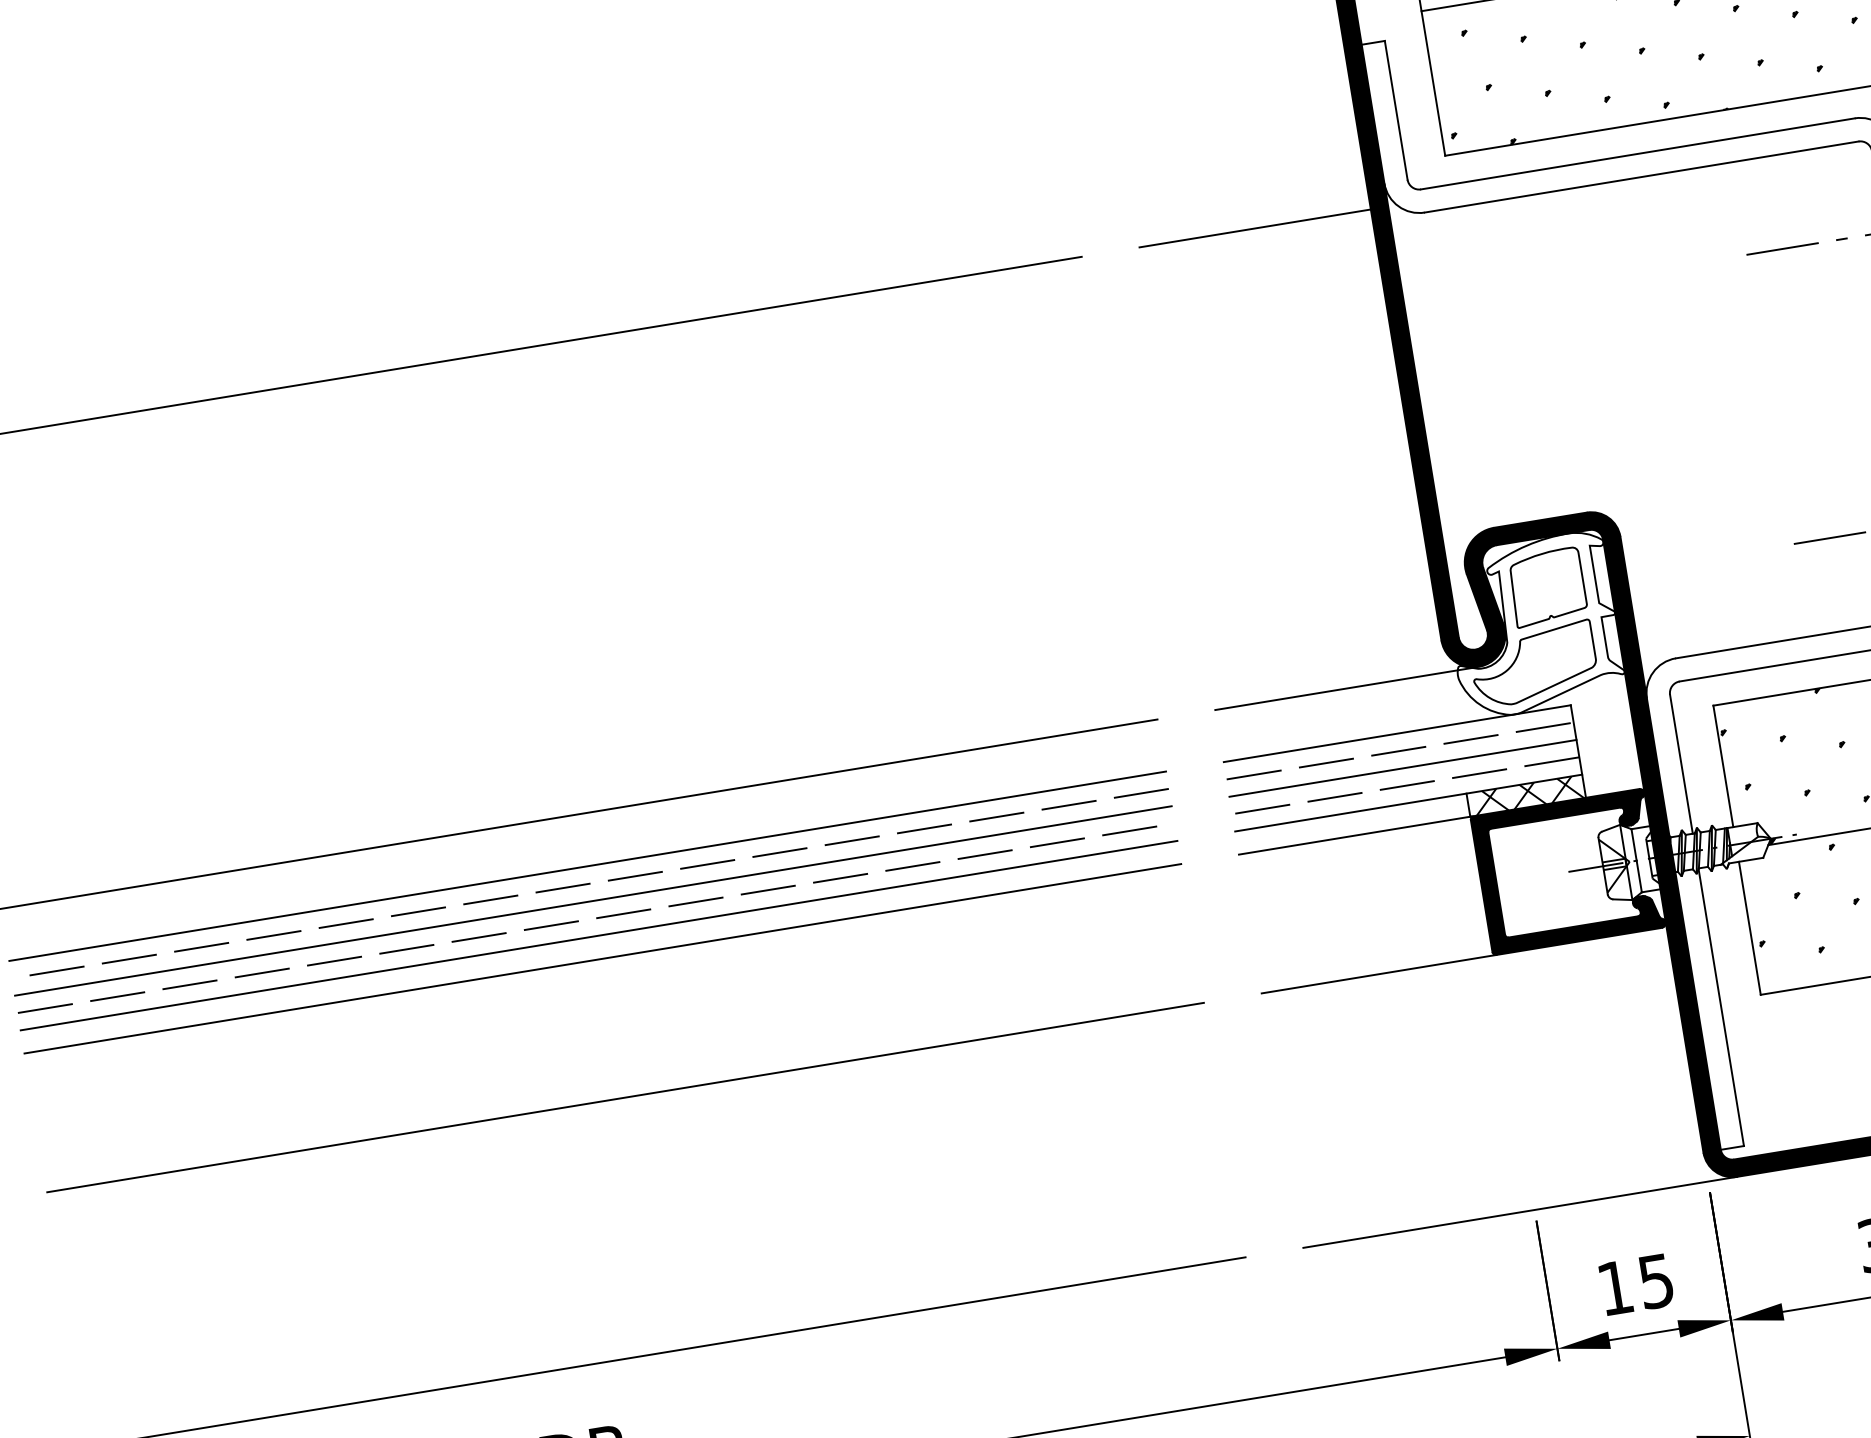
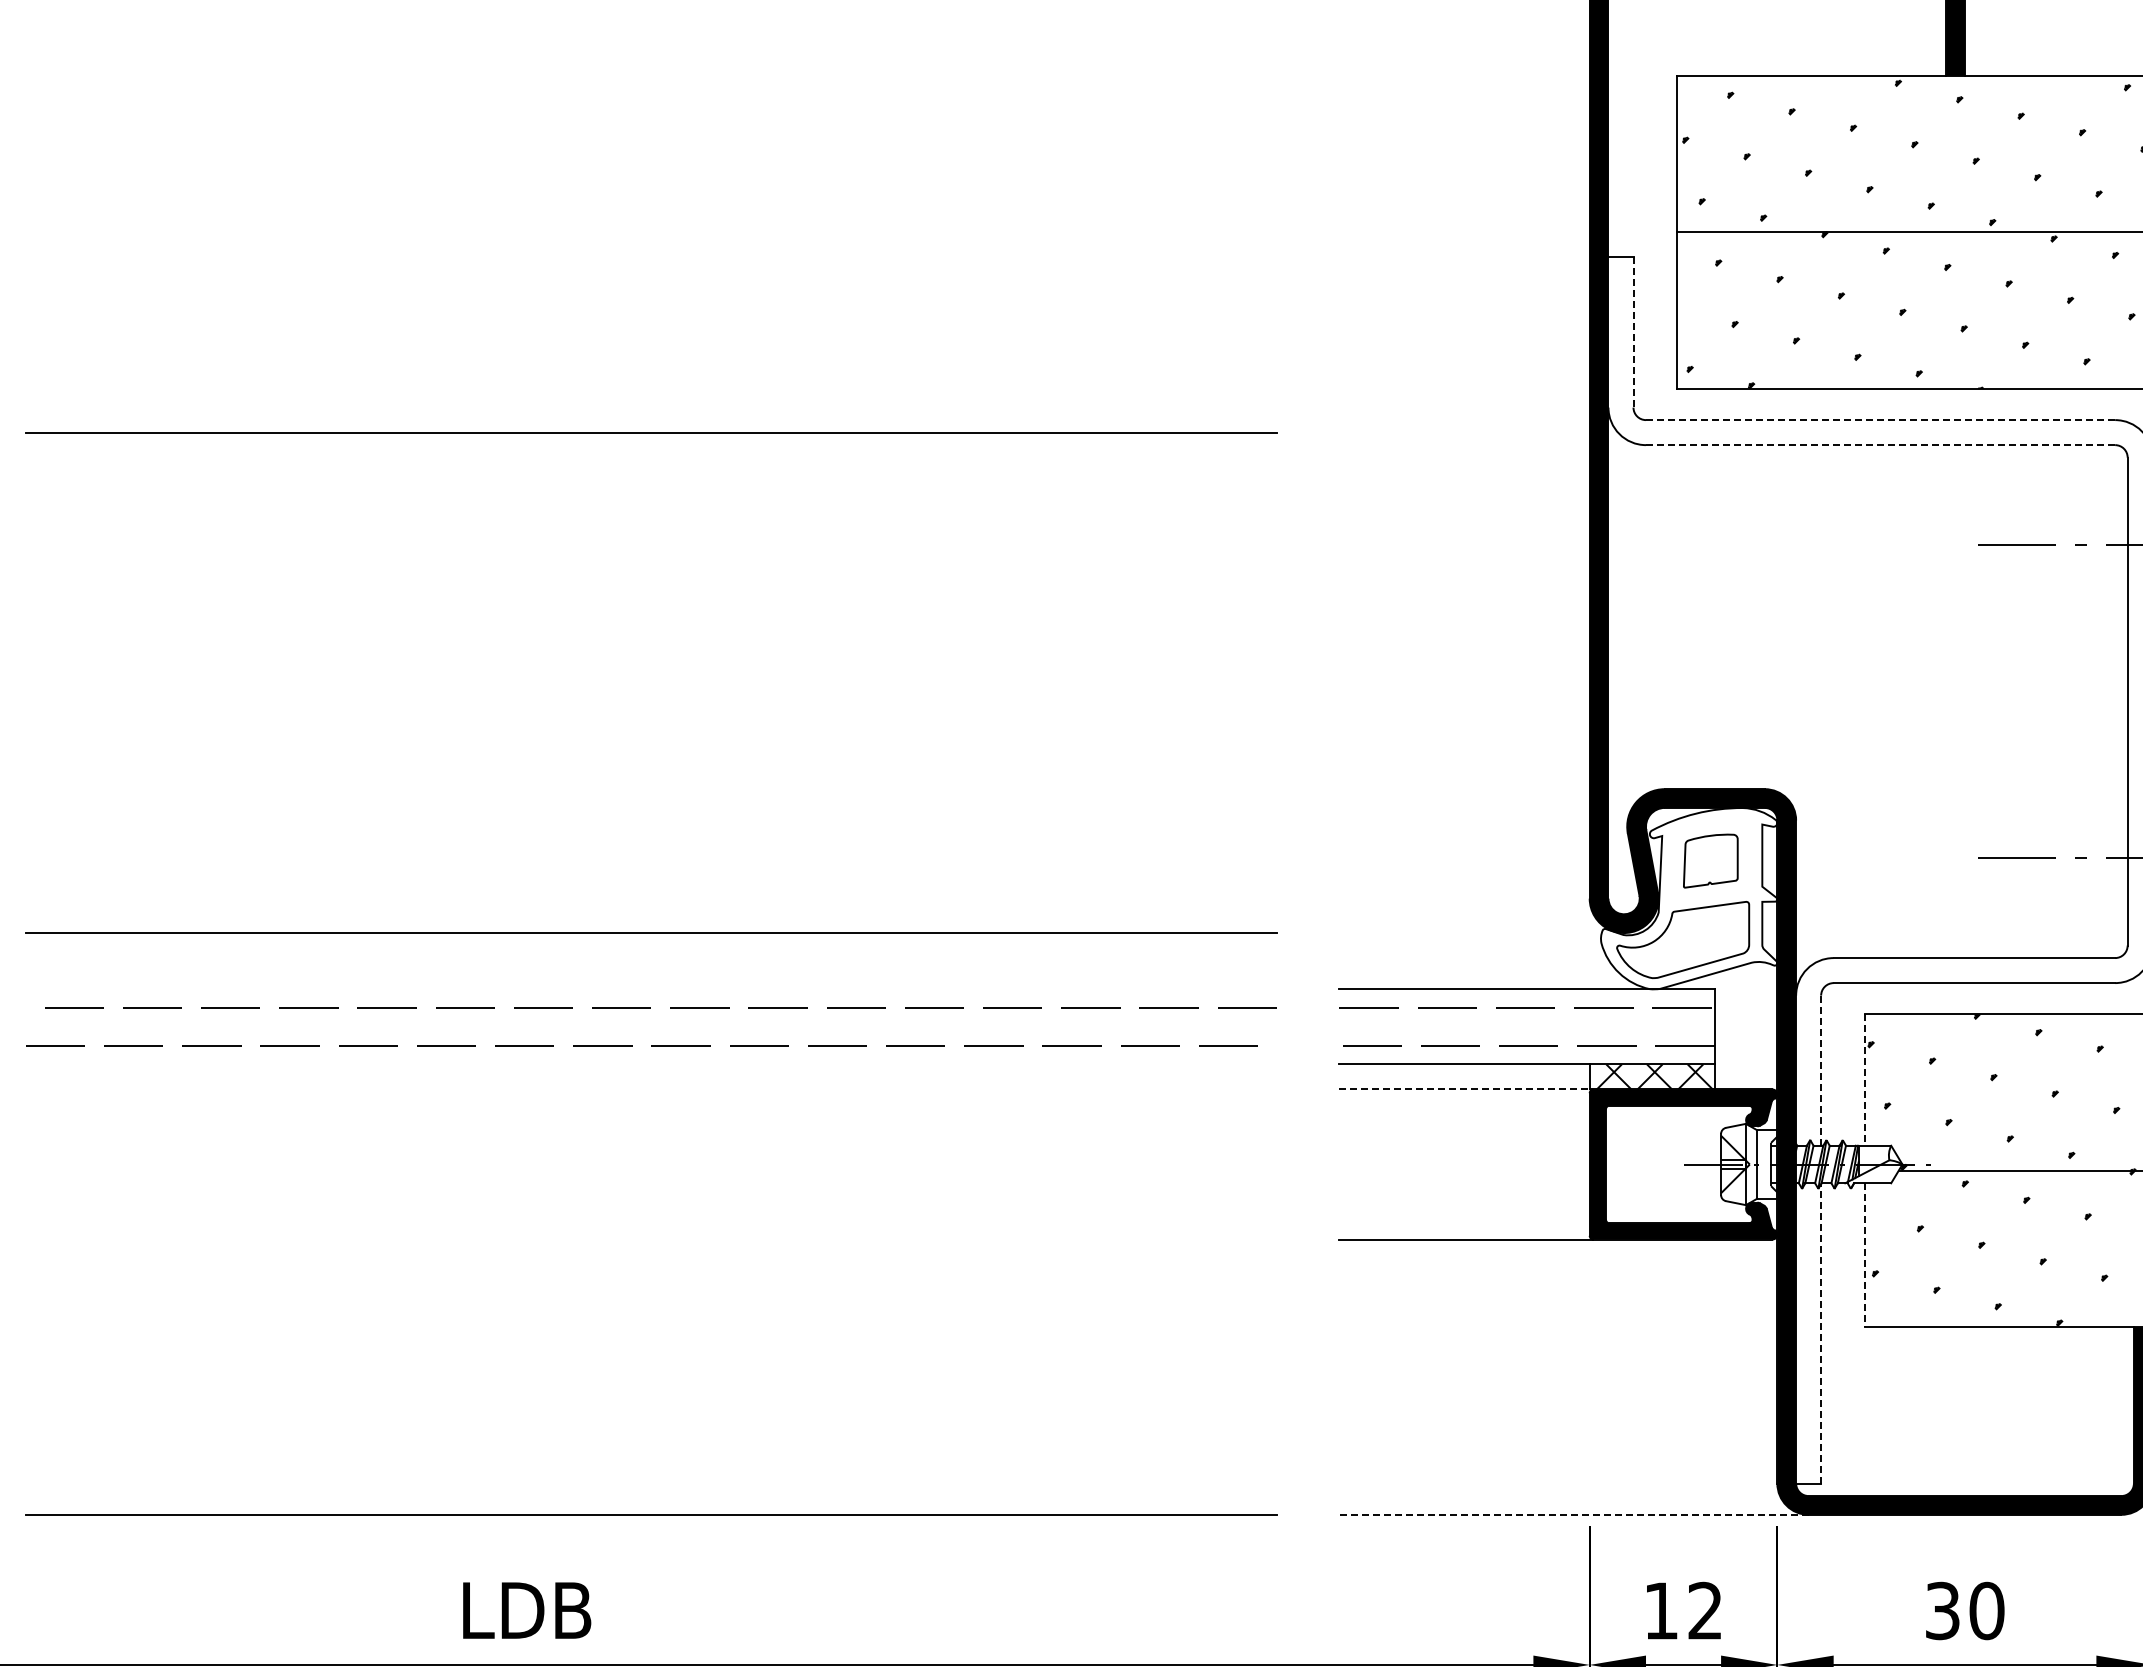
line: (1396, 111) -> (1633, 333), solid -> dashed
line: (1637, 154) -> (1880, 420), solid -> dashed
line: (1641, 177) -> (1880, 445), solid -> dashed
line: (1255, 228) -> (1464, 432), removed
part: (1547, 586) -> (1710, 860), size x0.7
line: (1344, 689) -> (1479, 933), removed
line: (1681, 764) -> (1821, 1070), solid -> dashed
line: (1723, 766) -> (1864, 1080), solid -> dashed
line: (1402, 768) -> (1526, 1026), removed
line: (1355, 835) -> (1465, 1089), solid -> dashed
line: (586, 866) -> (650, 989), removed
line: (592, 900) -> (650, 1026), removed
line: (1749, 928) -> (1864, 1255), solid -> dashed
line: (598, 935) -> (650, 1064), removed
line: (602, 958) -> (650, 1089), removed
line: (1721, 1007) -> (1821, 1333), solid -> dashed
line: (624, 1097) -> (650, 1239), removed
line: (1520, 1211) -> (1574, 1514), solid -> dashed
text: (1655, 1281) -> (1704, 1610), 15 -> 12

